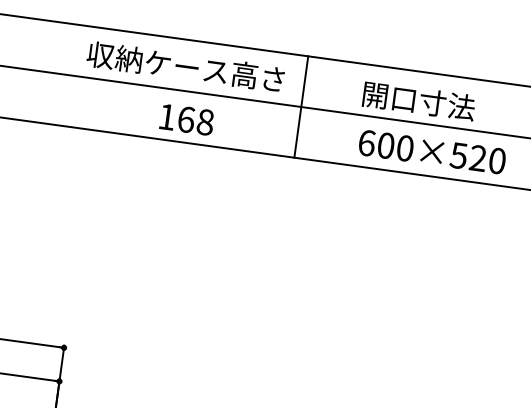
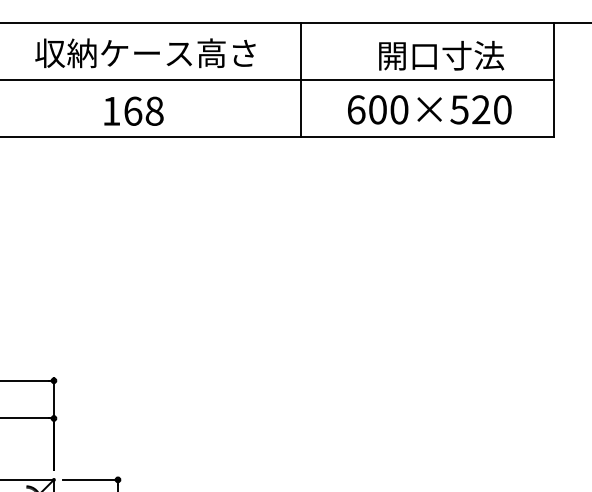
text: (419, 100) -> (441, 55), moved
line: (301, 106) -> (300, 79), moved
text: (186, 119) -> (133, 110), moved

